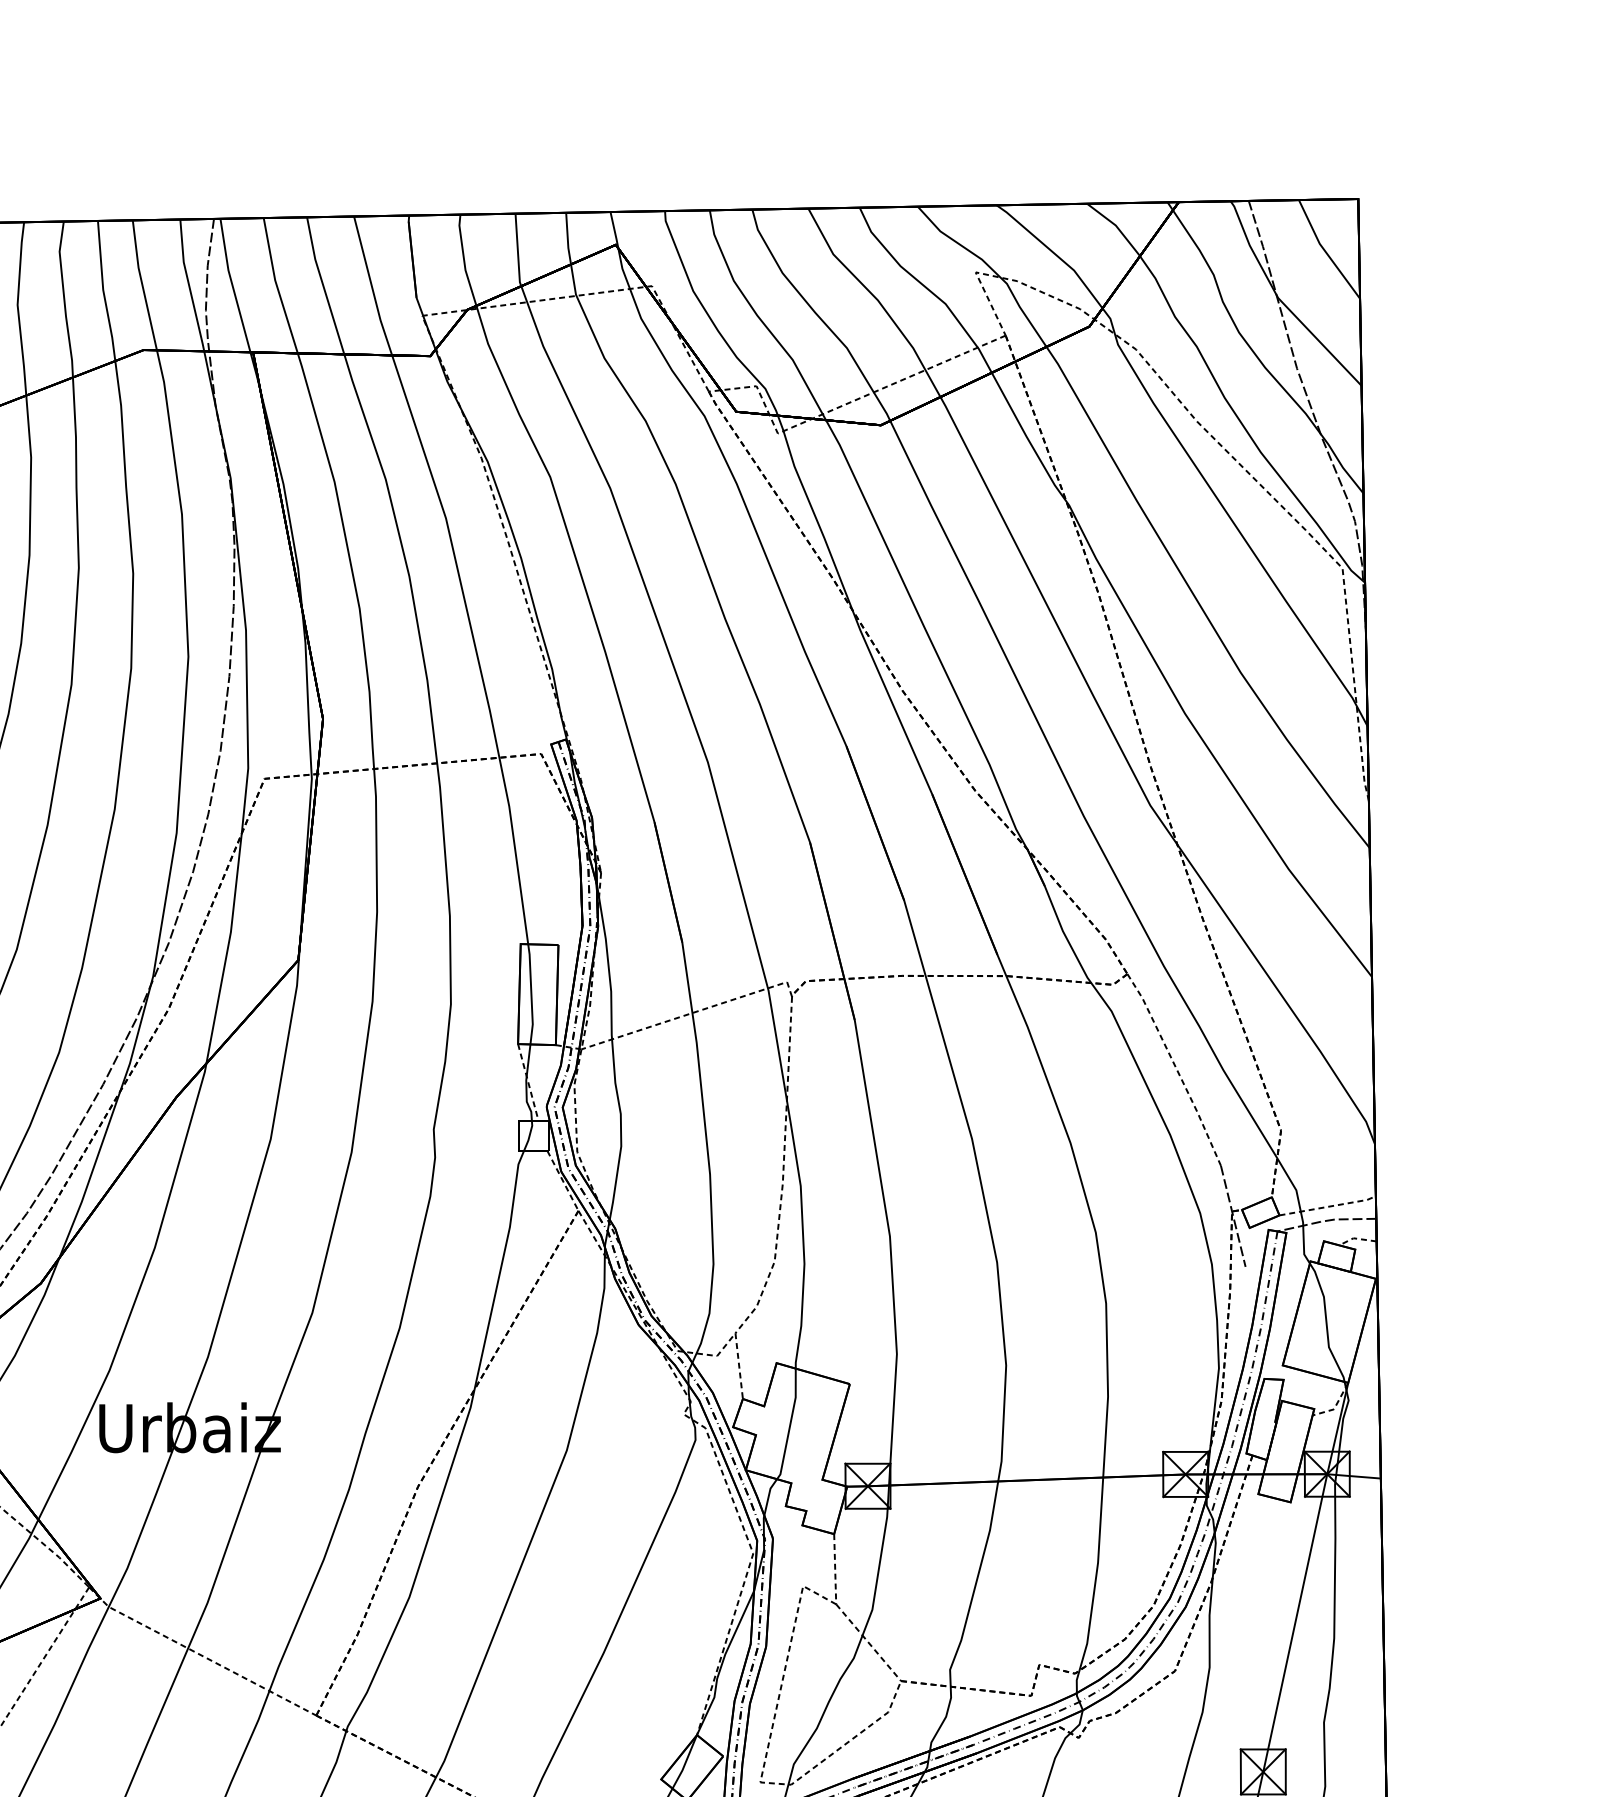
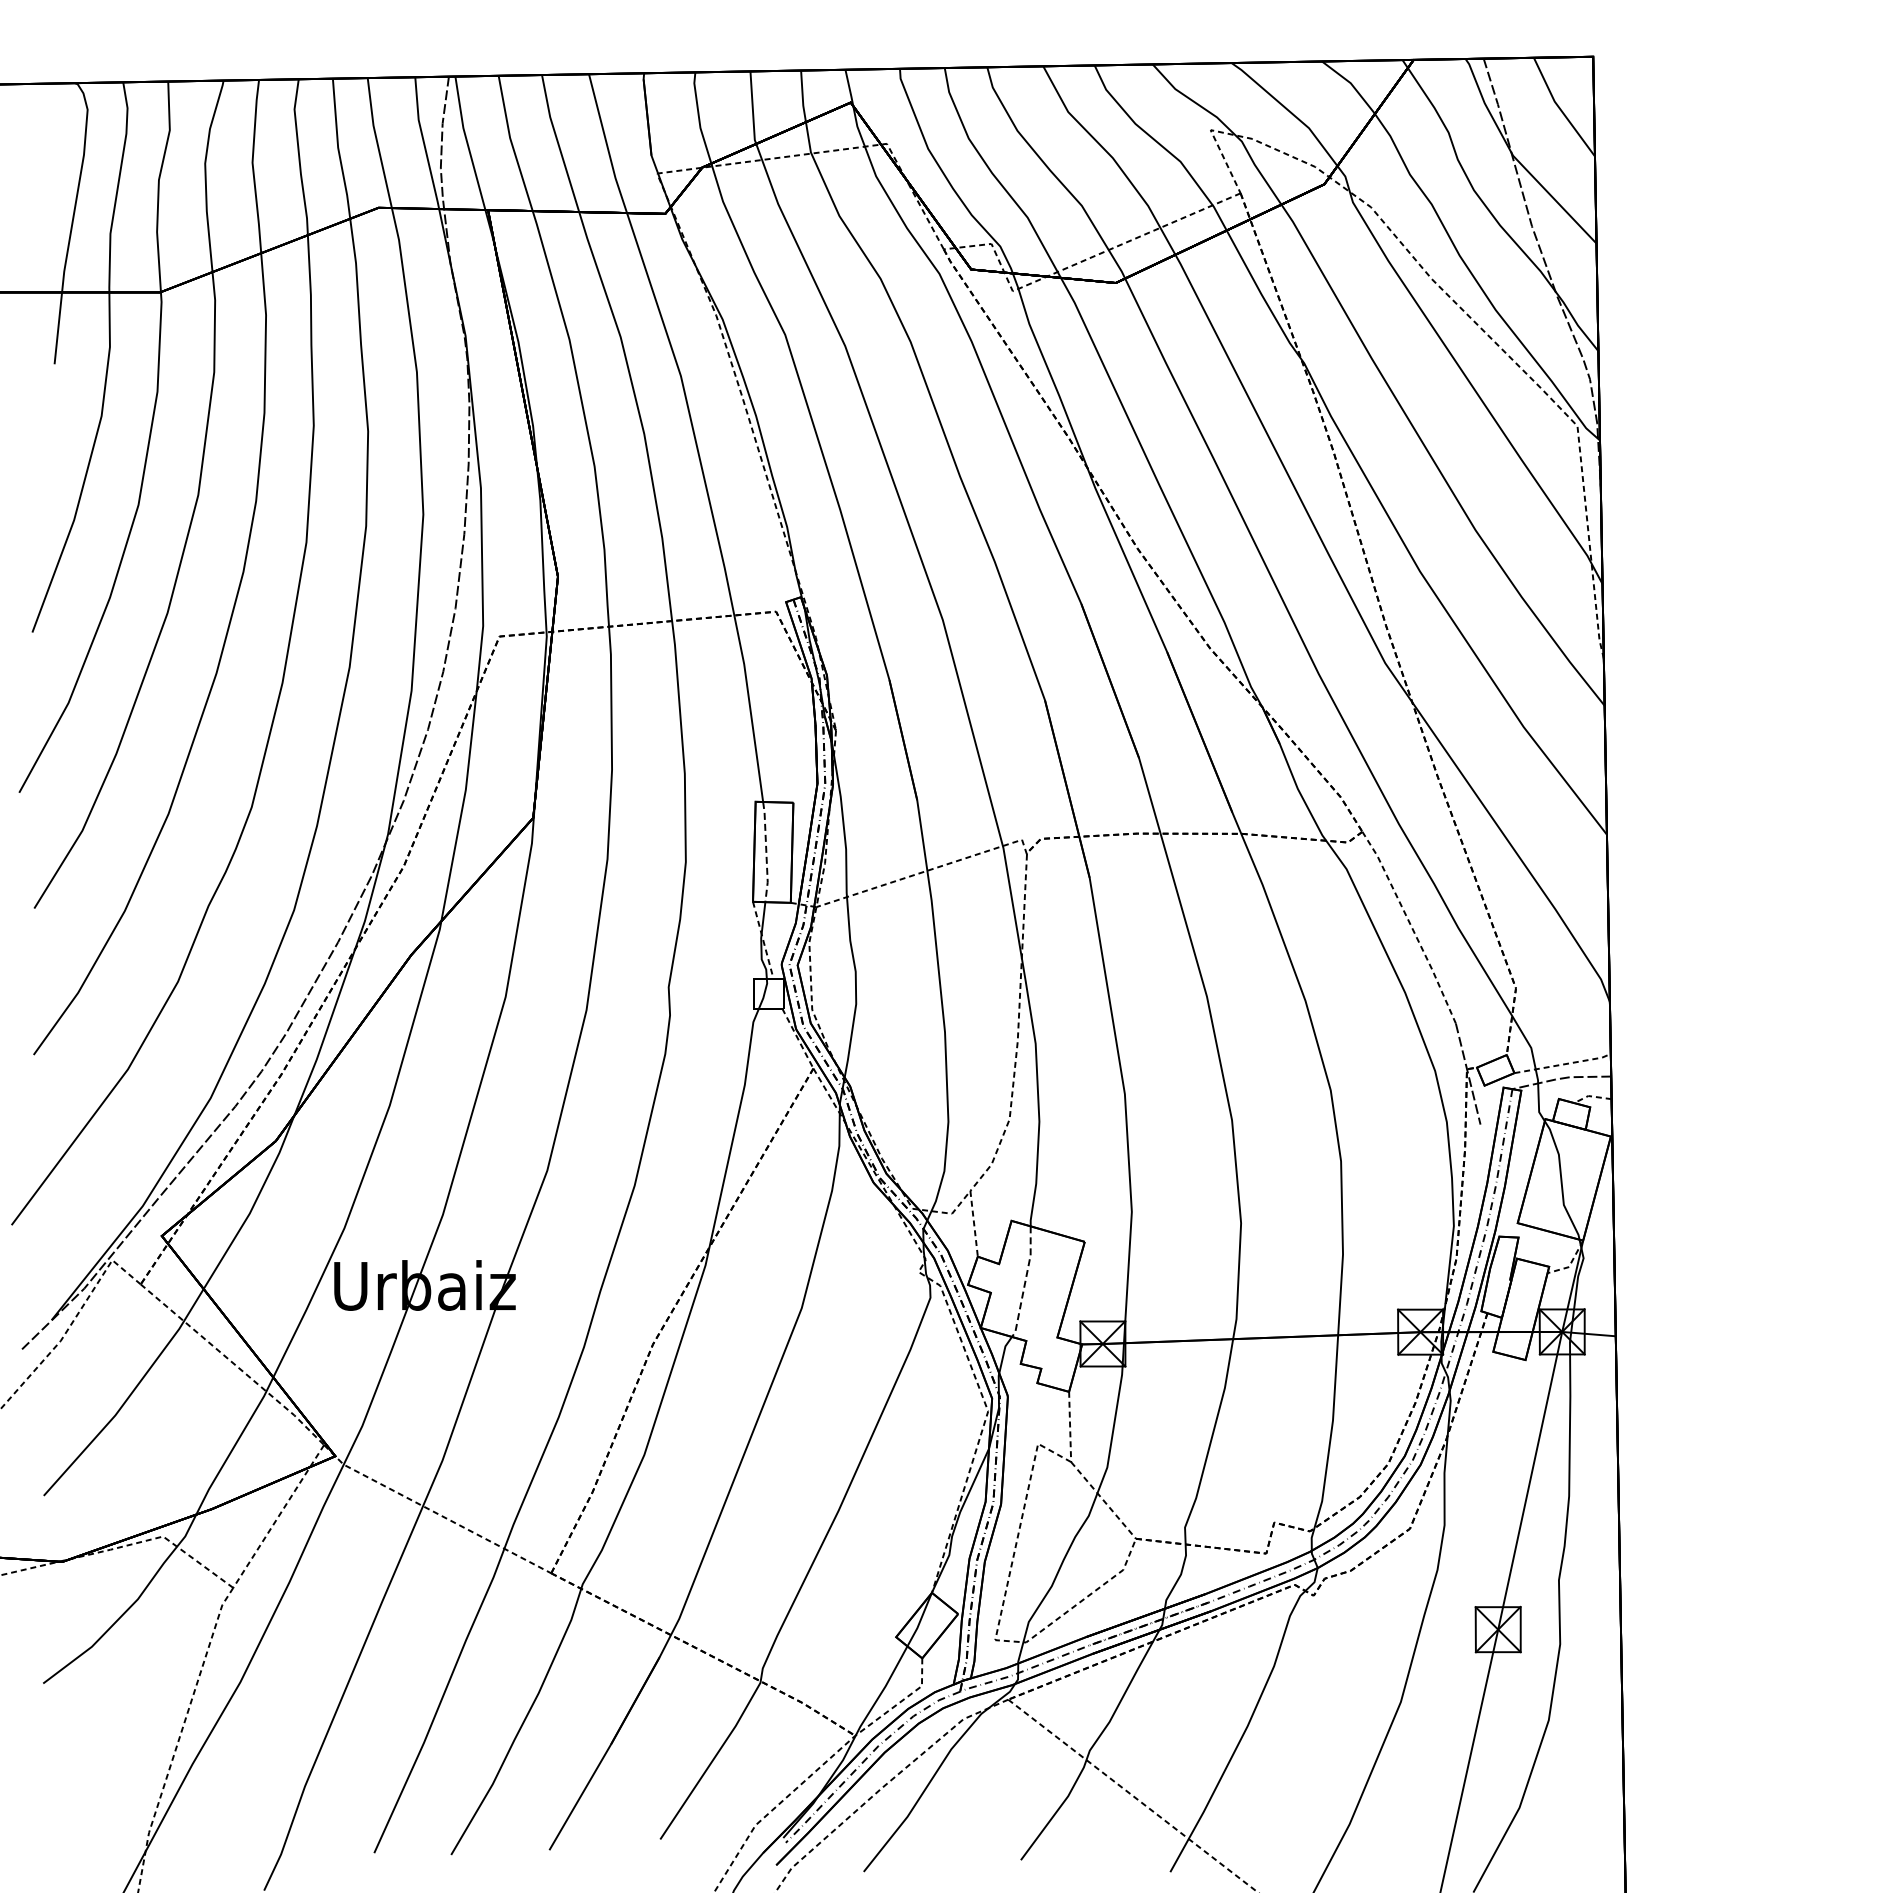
line: (531, 994) -> (766, 852), solid -> dashed
line: (790, 1424) -> (1025, 1282), solid -> dashed

